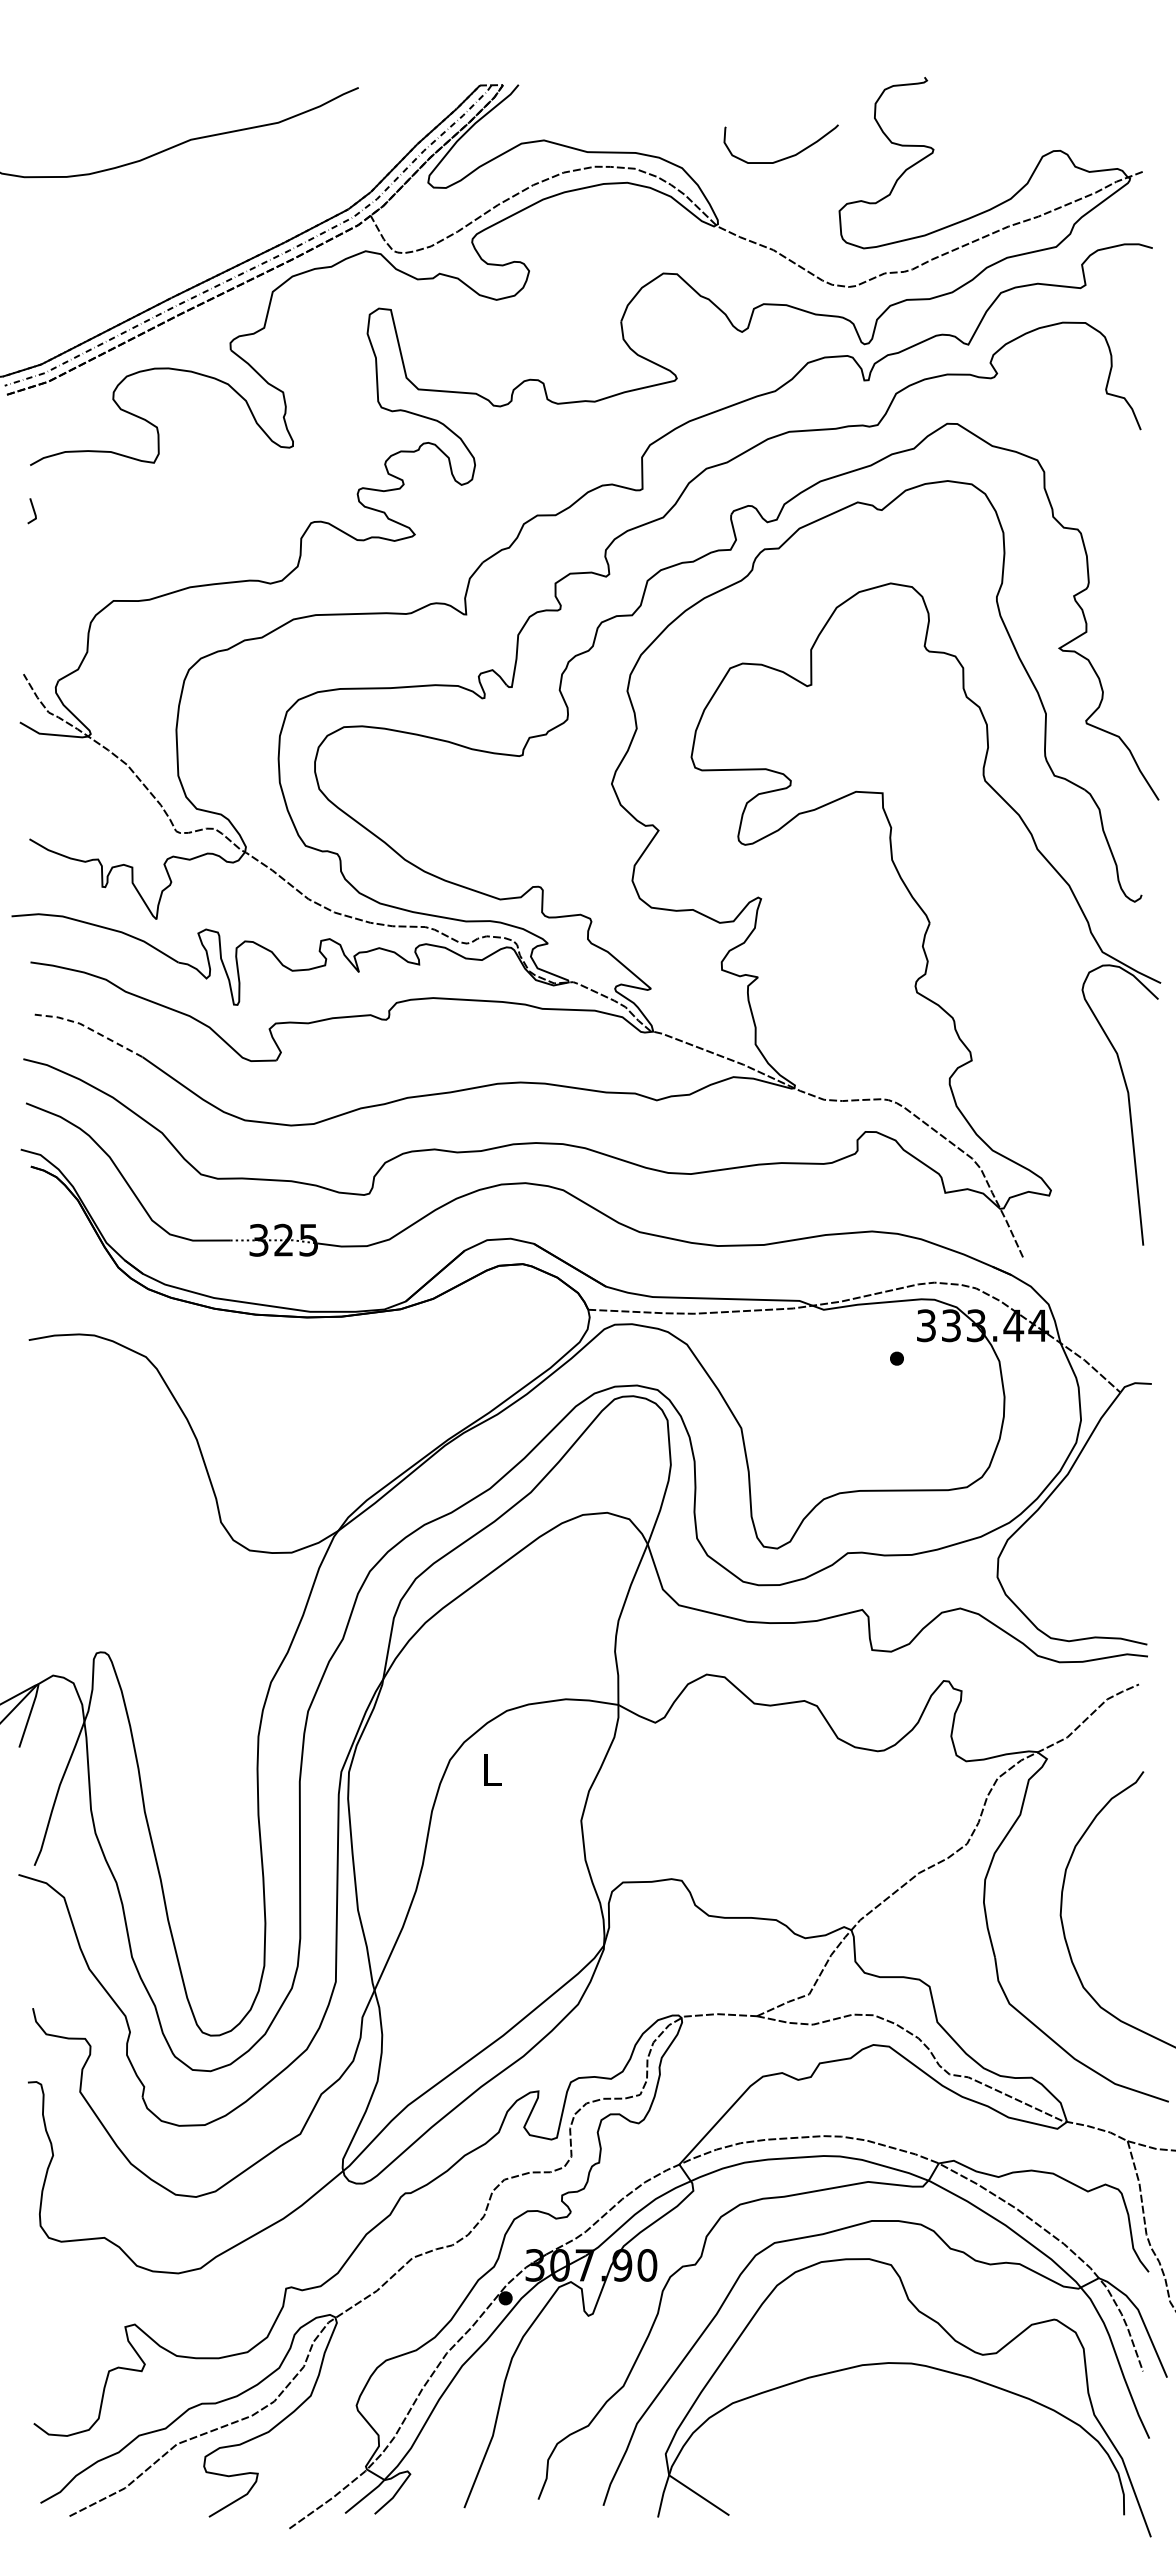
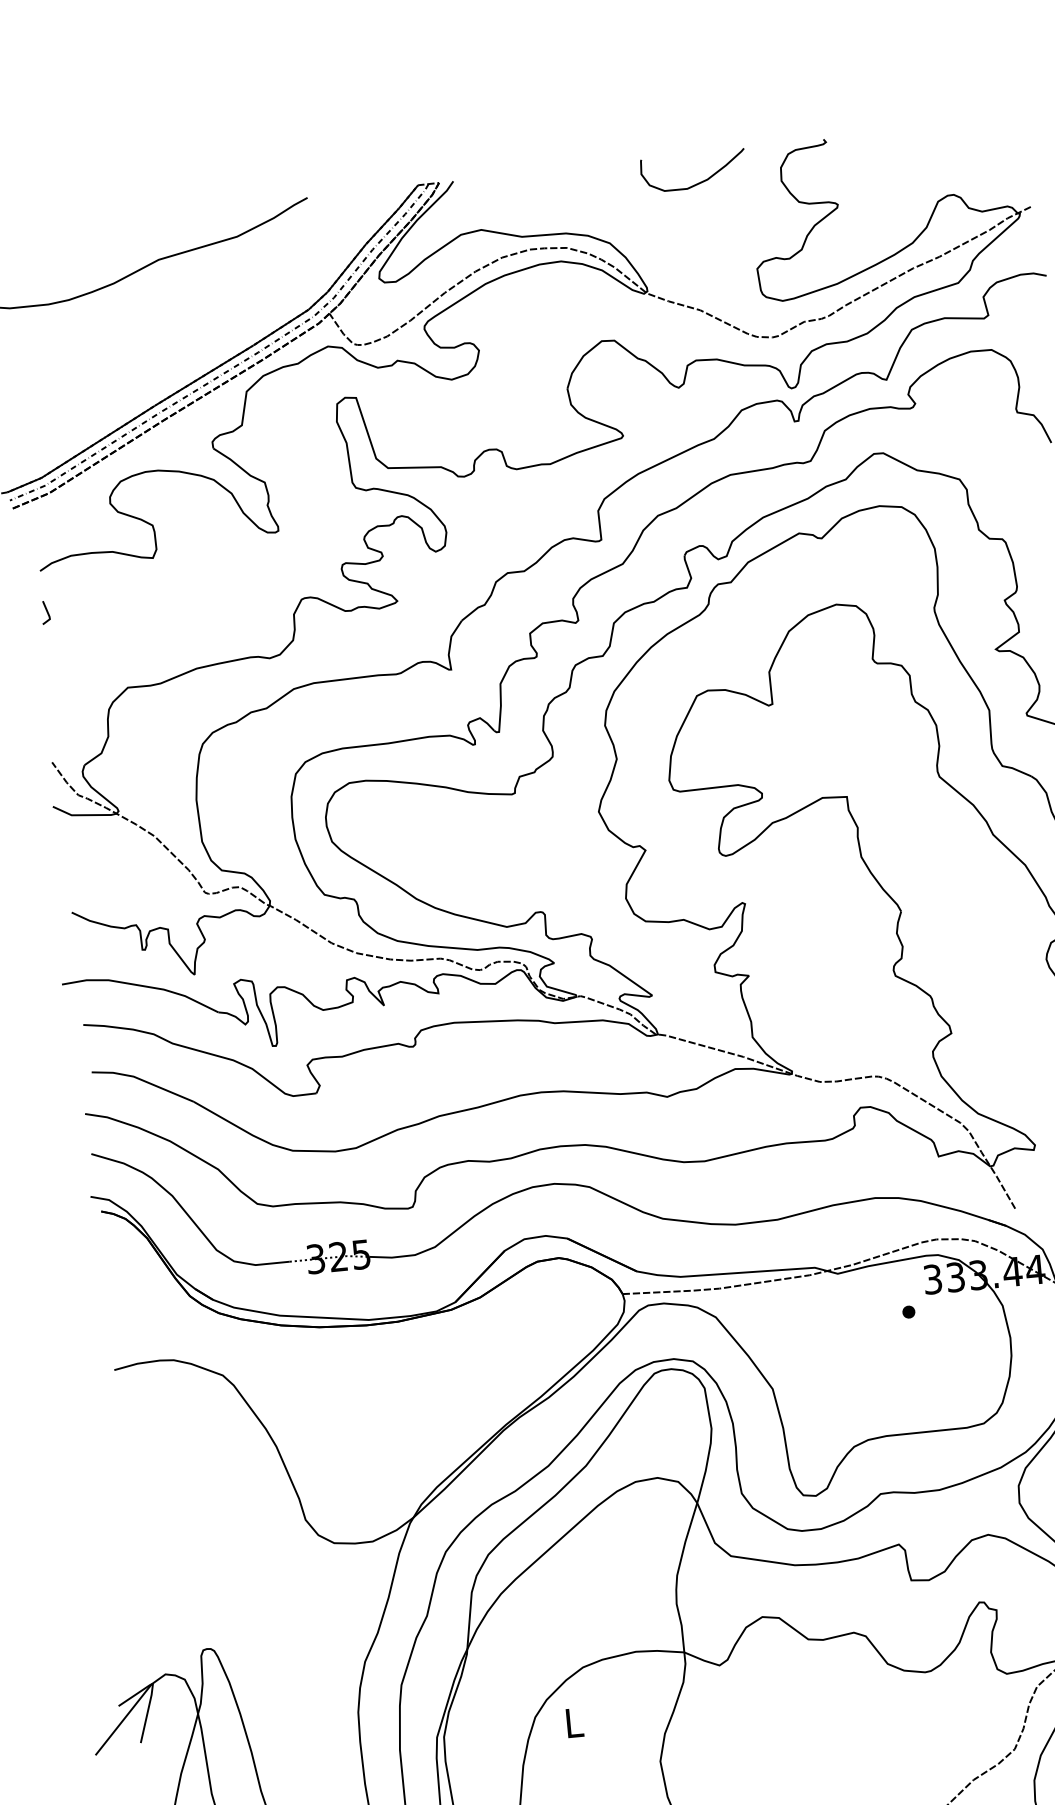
curve: (787, 156) -> (700, 181), moved
line: (90, 1029) -> (143, 1081), dashed -> solid

